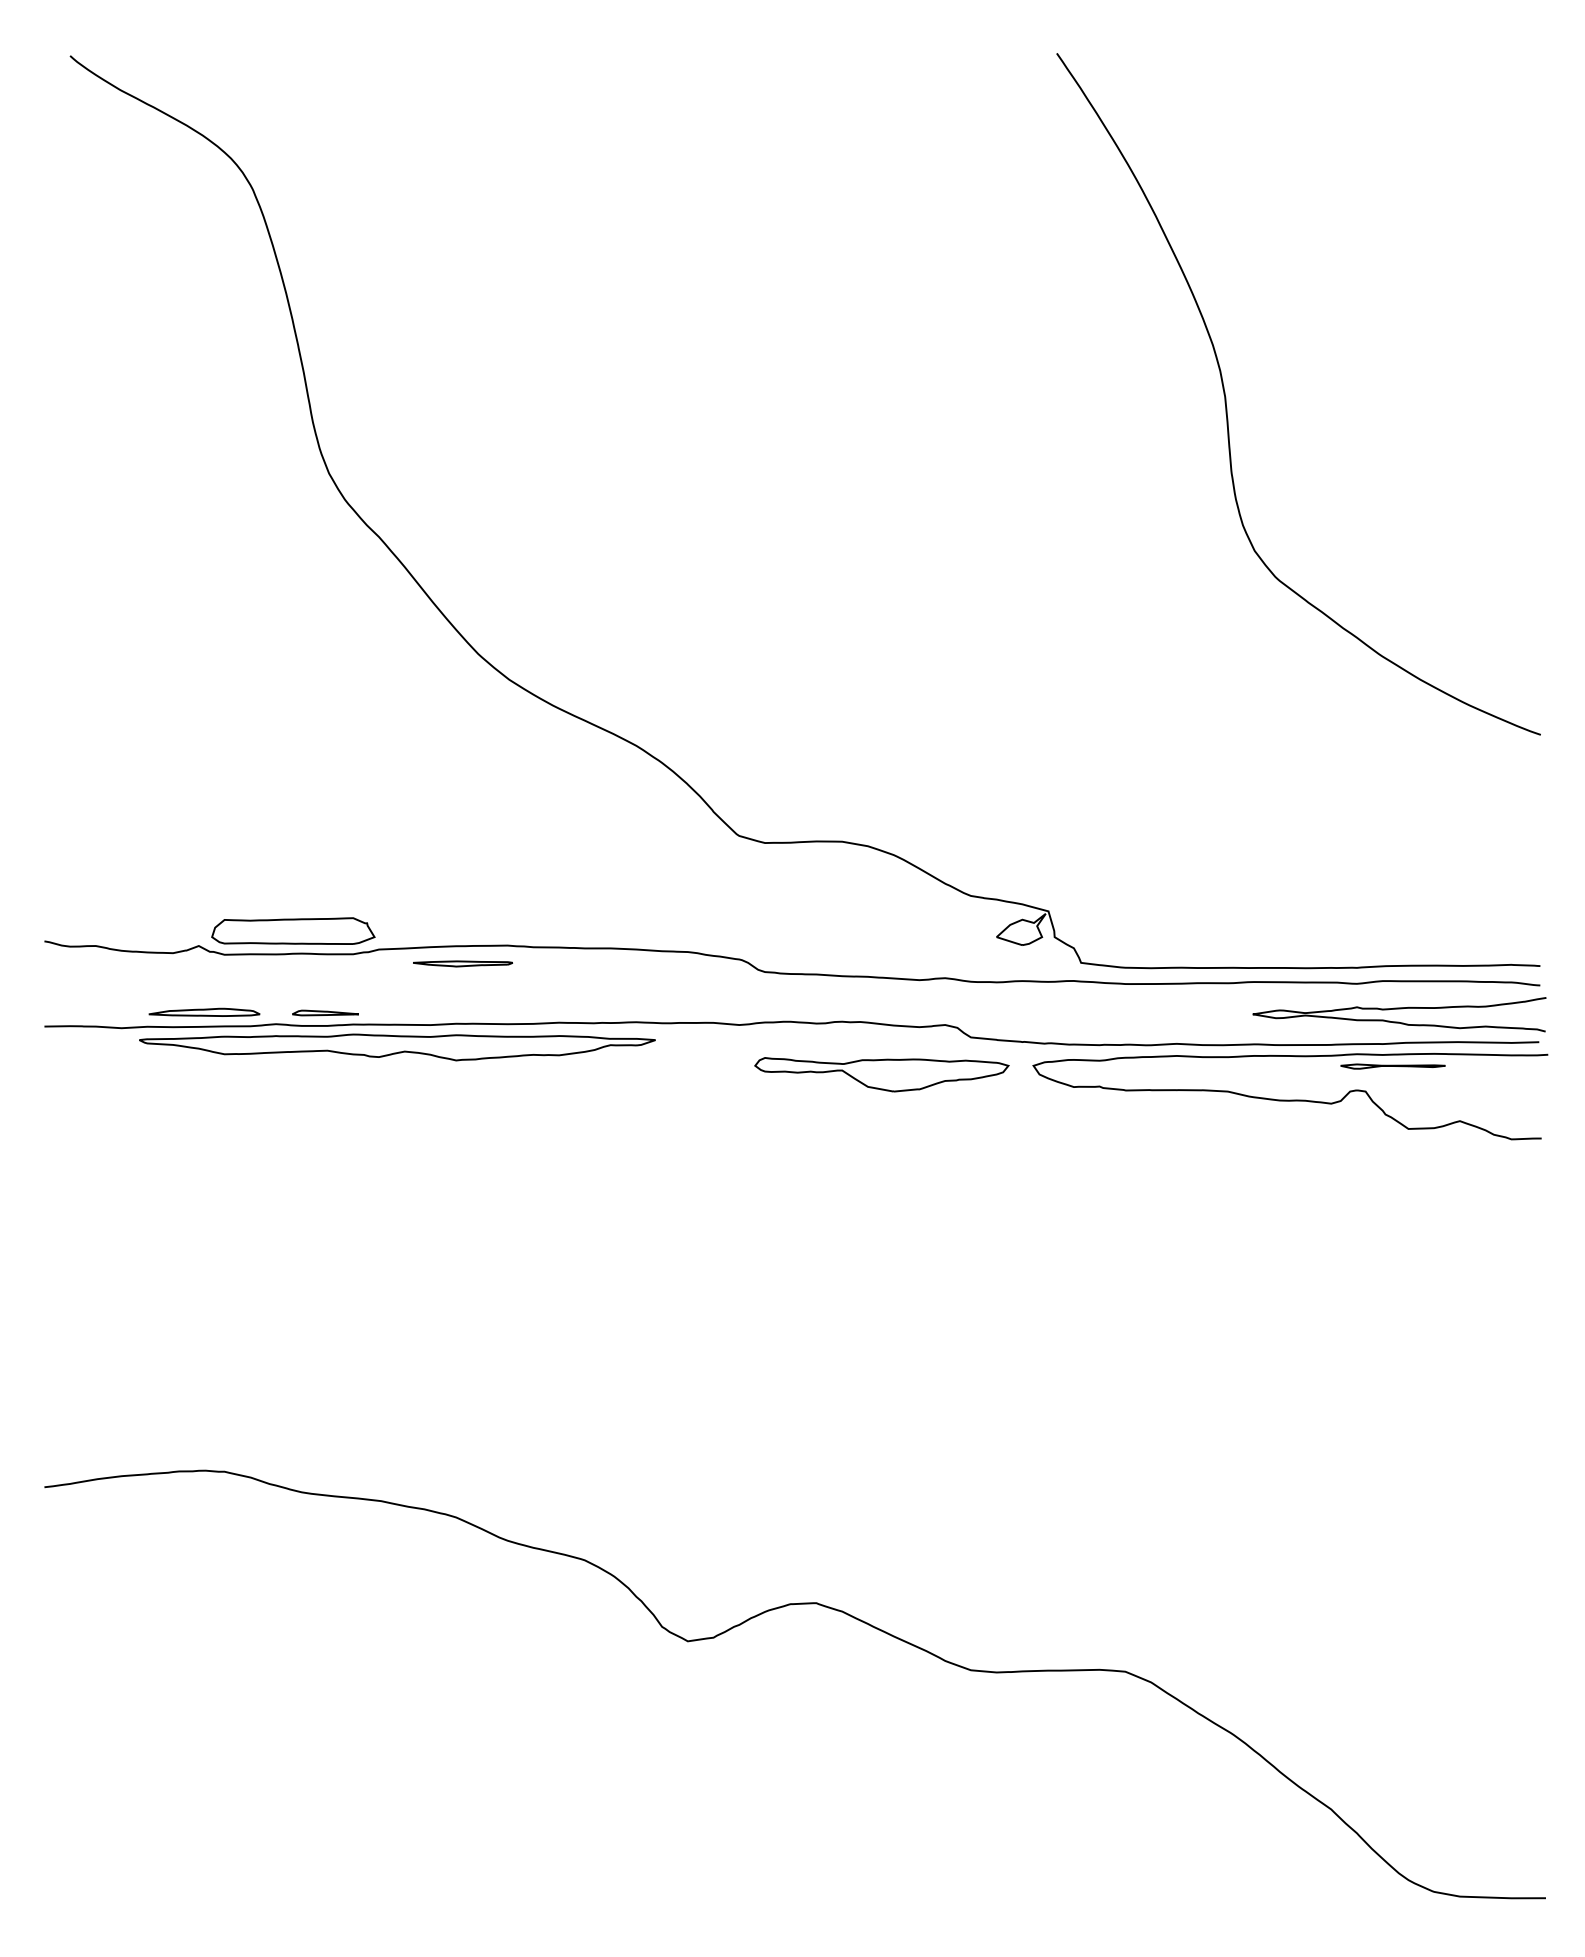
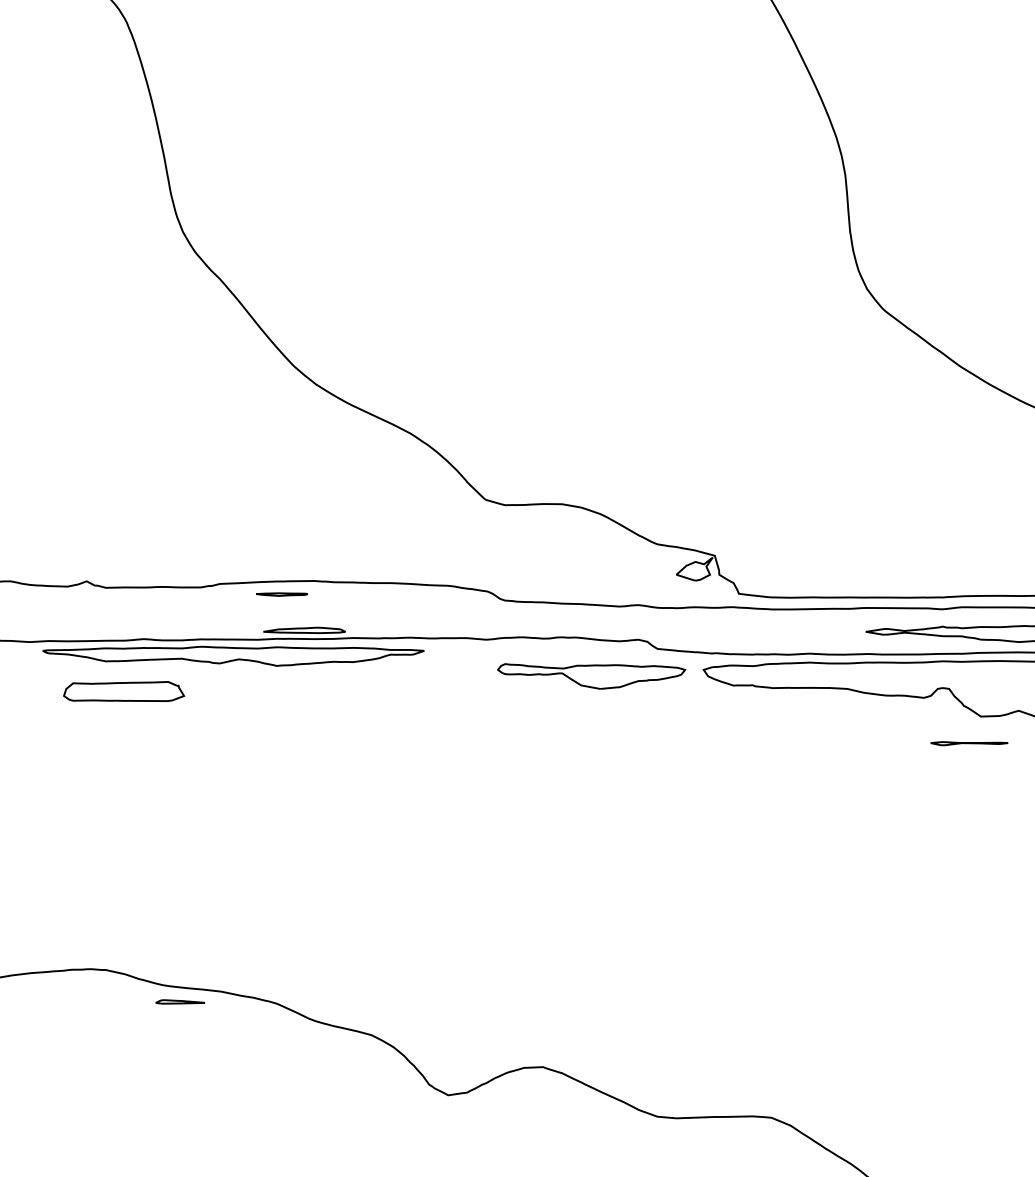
part: (293, 930) -> (124, 691), moved
part: (462, 963) -> (281, 594), size x0.7
part: (204, 1011) -> (304, 629), moved
part: (325, 1012) -> (180, 1001), moved
part: (1392, 1066) -> (969, 743), moved

